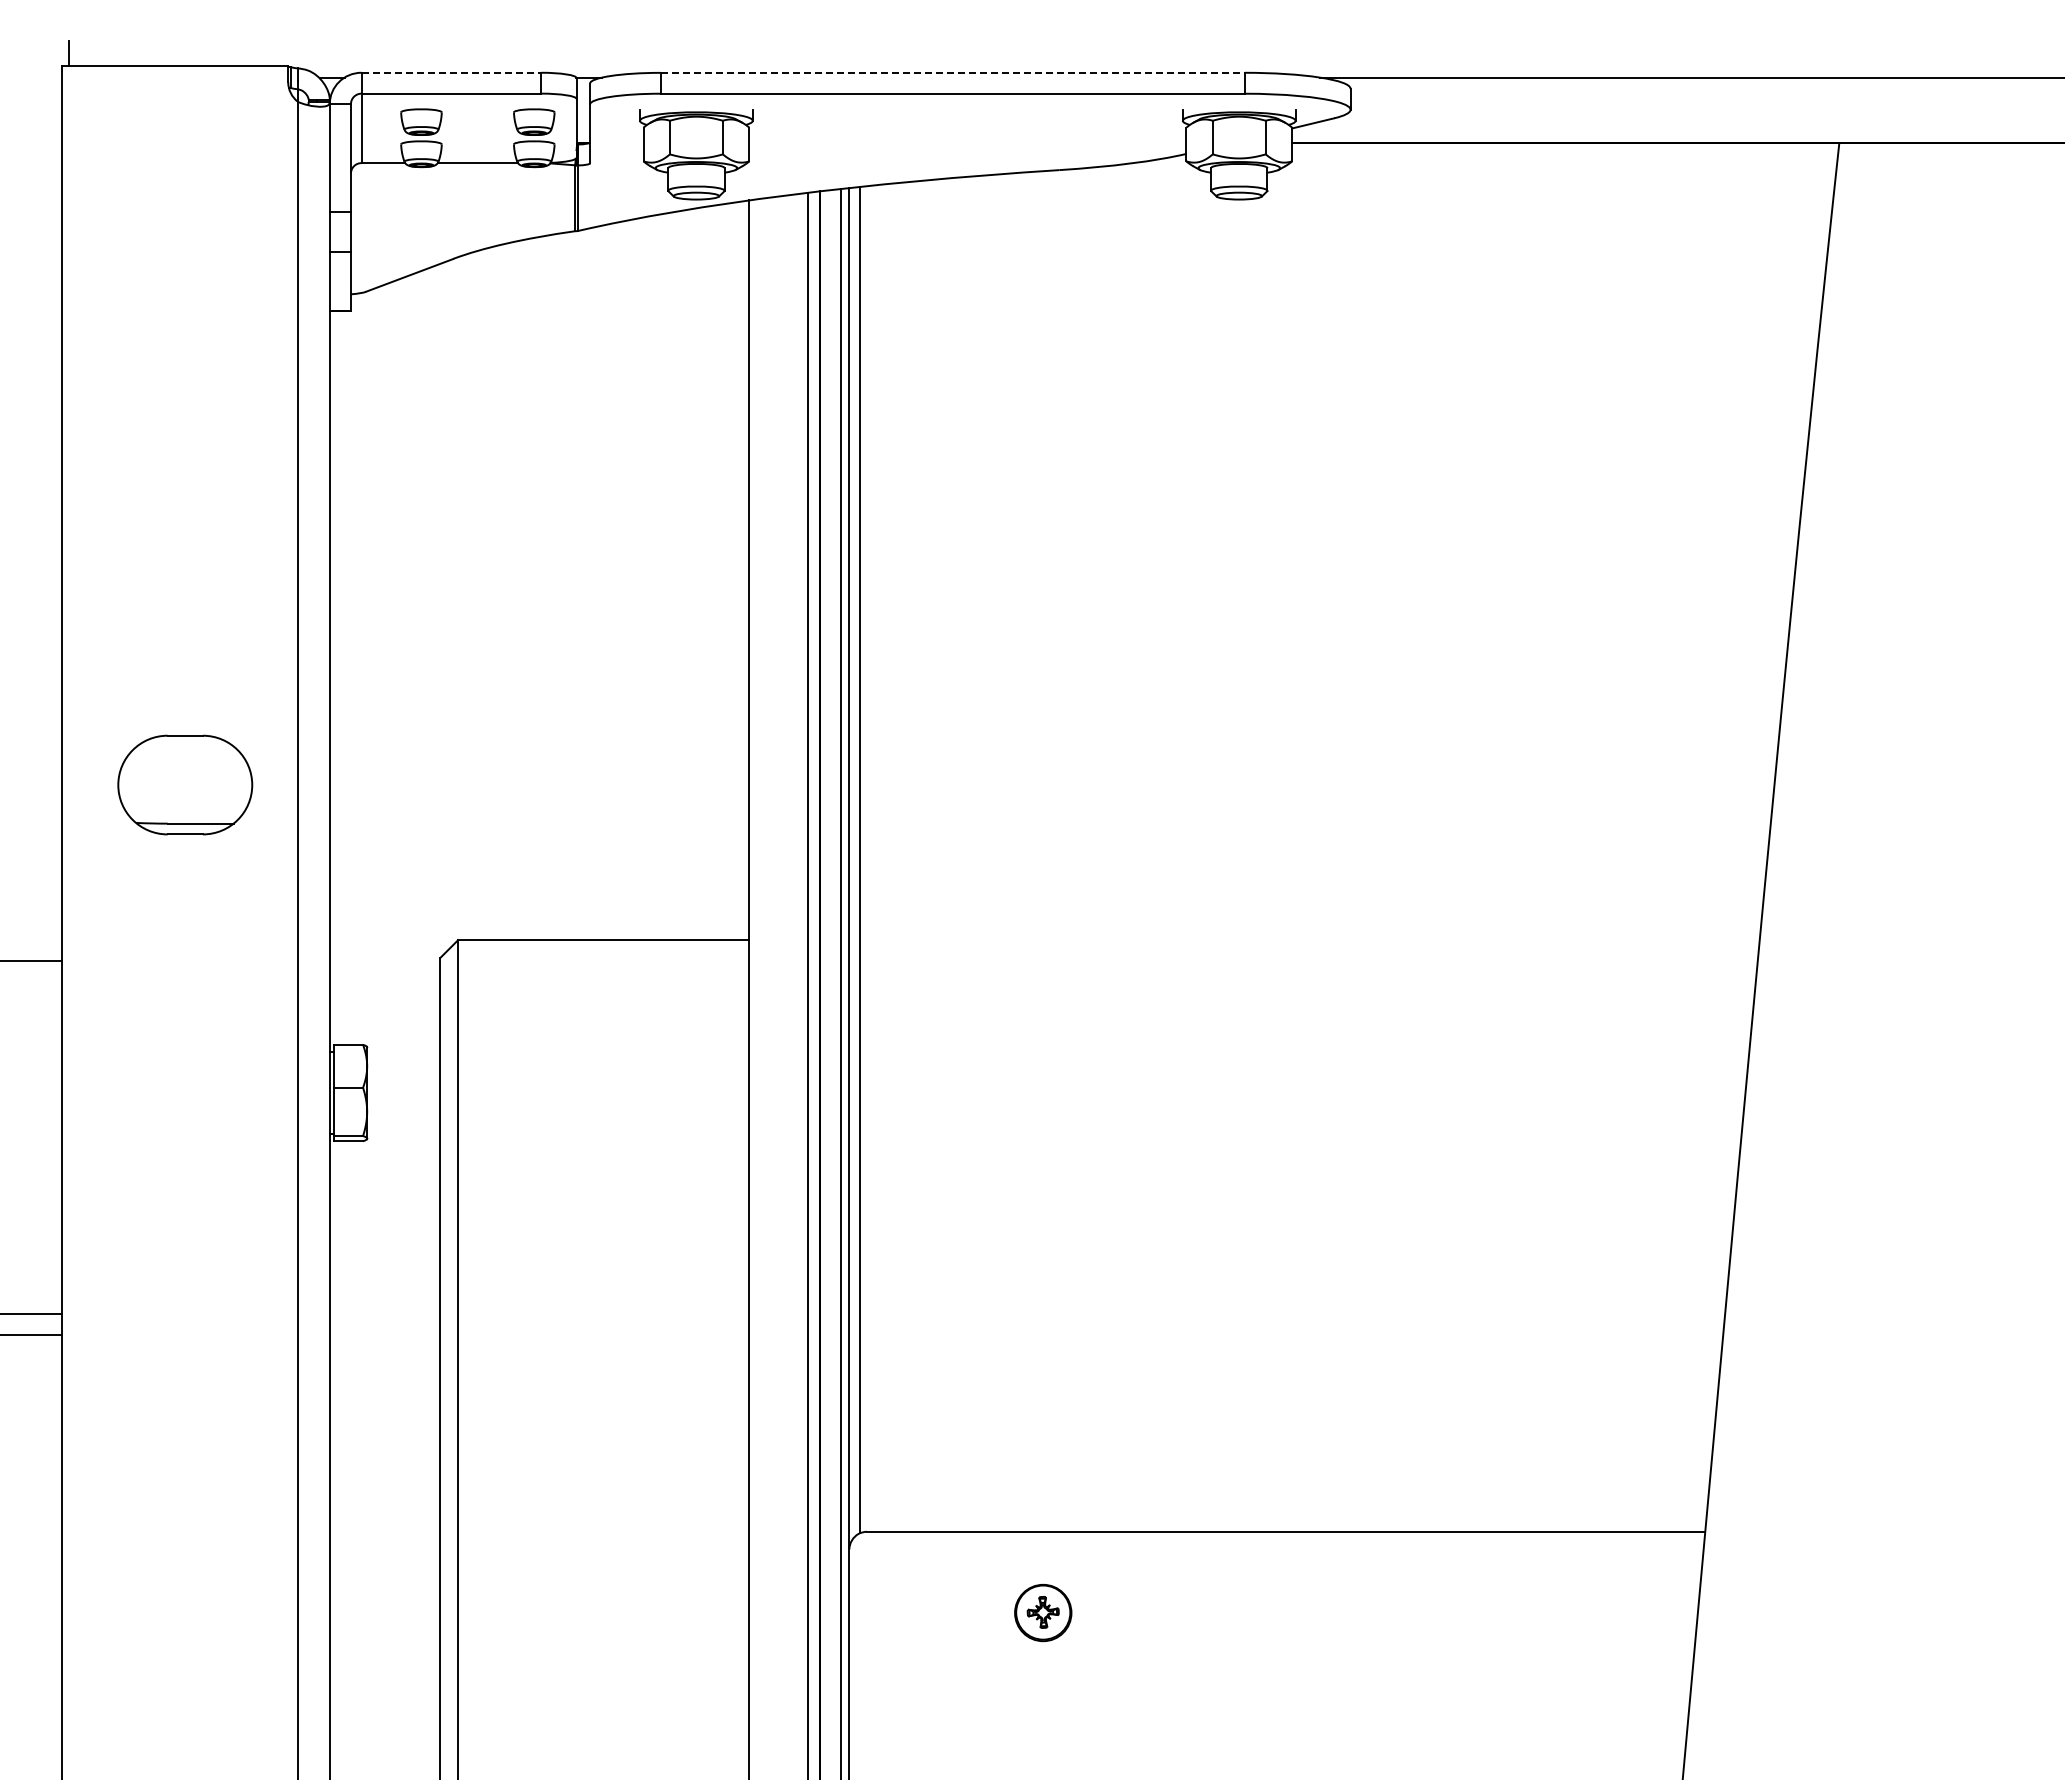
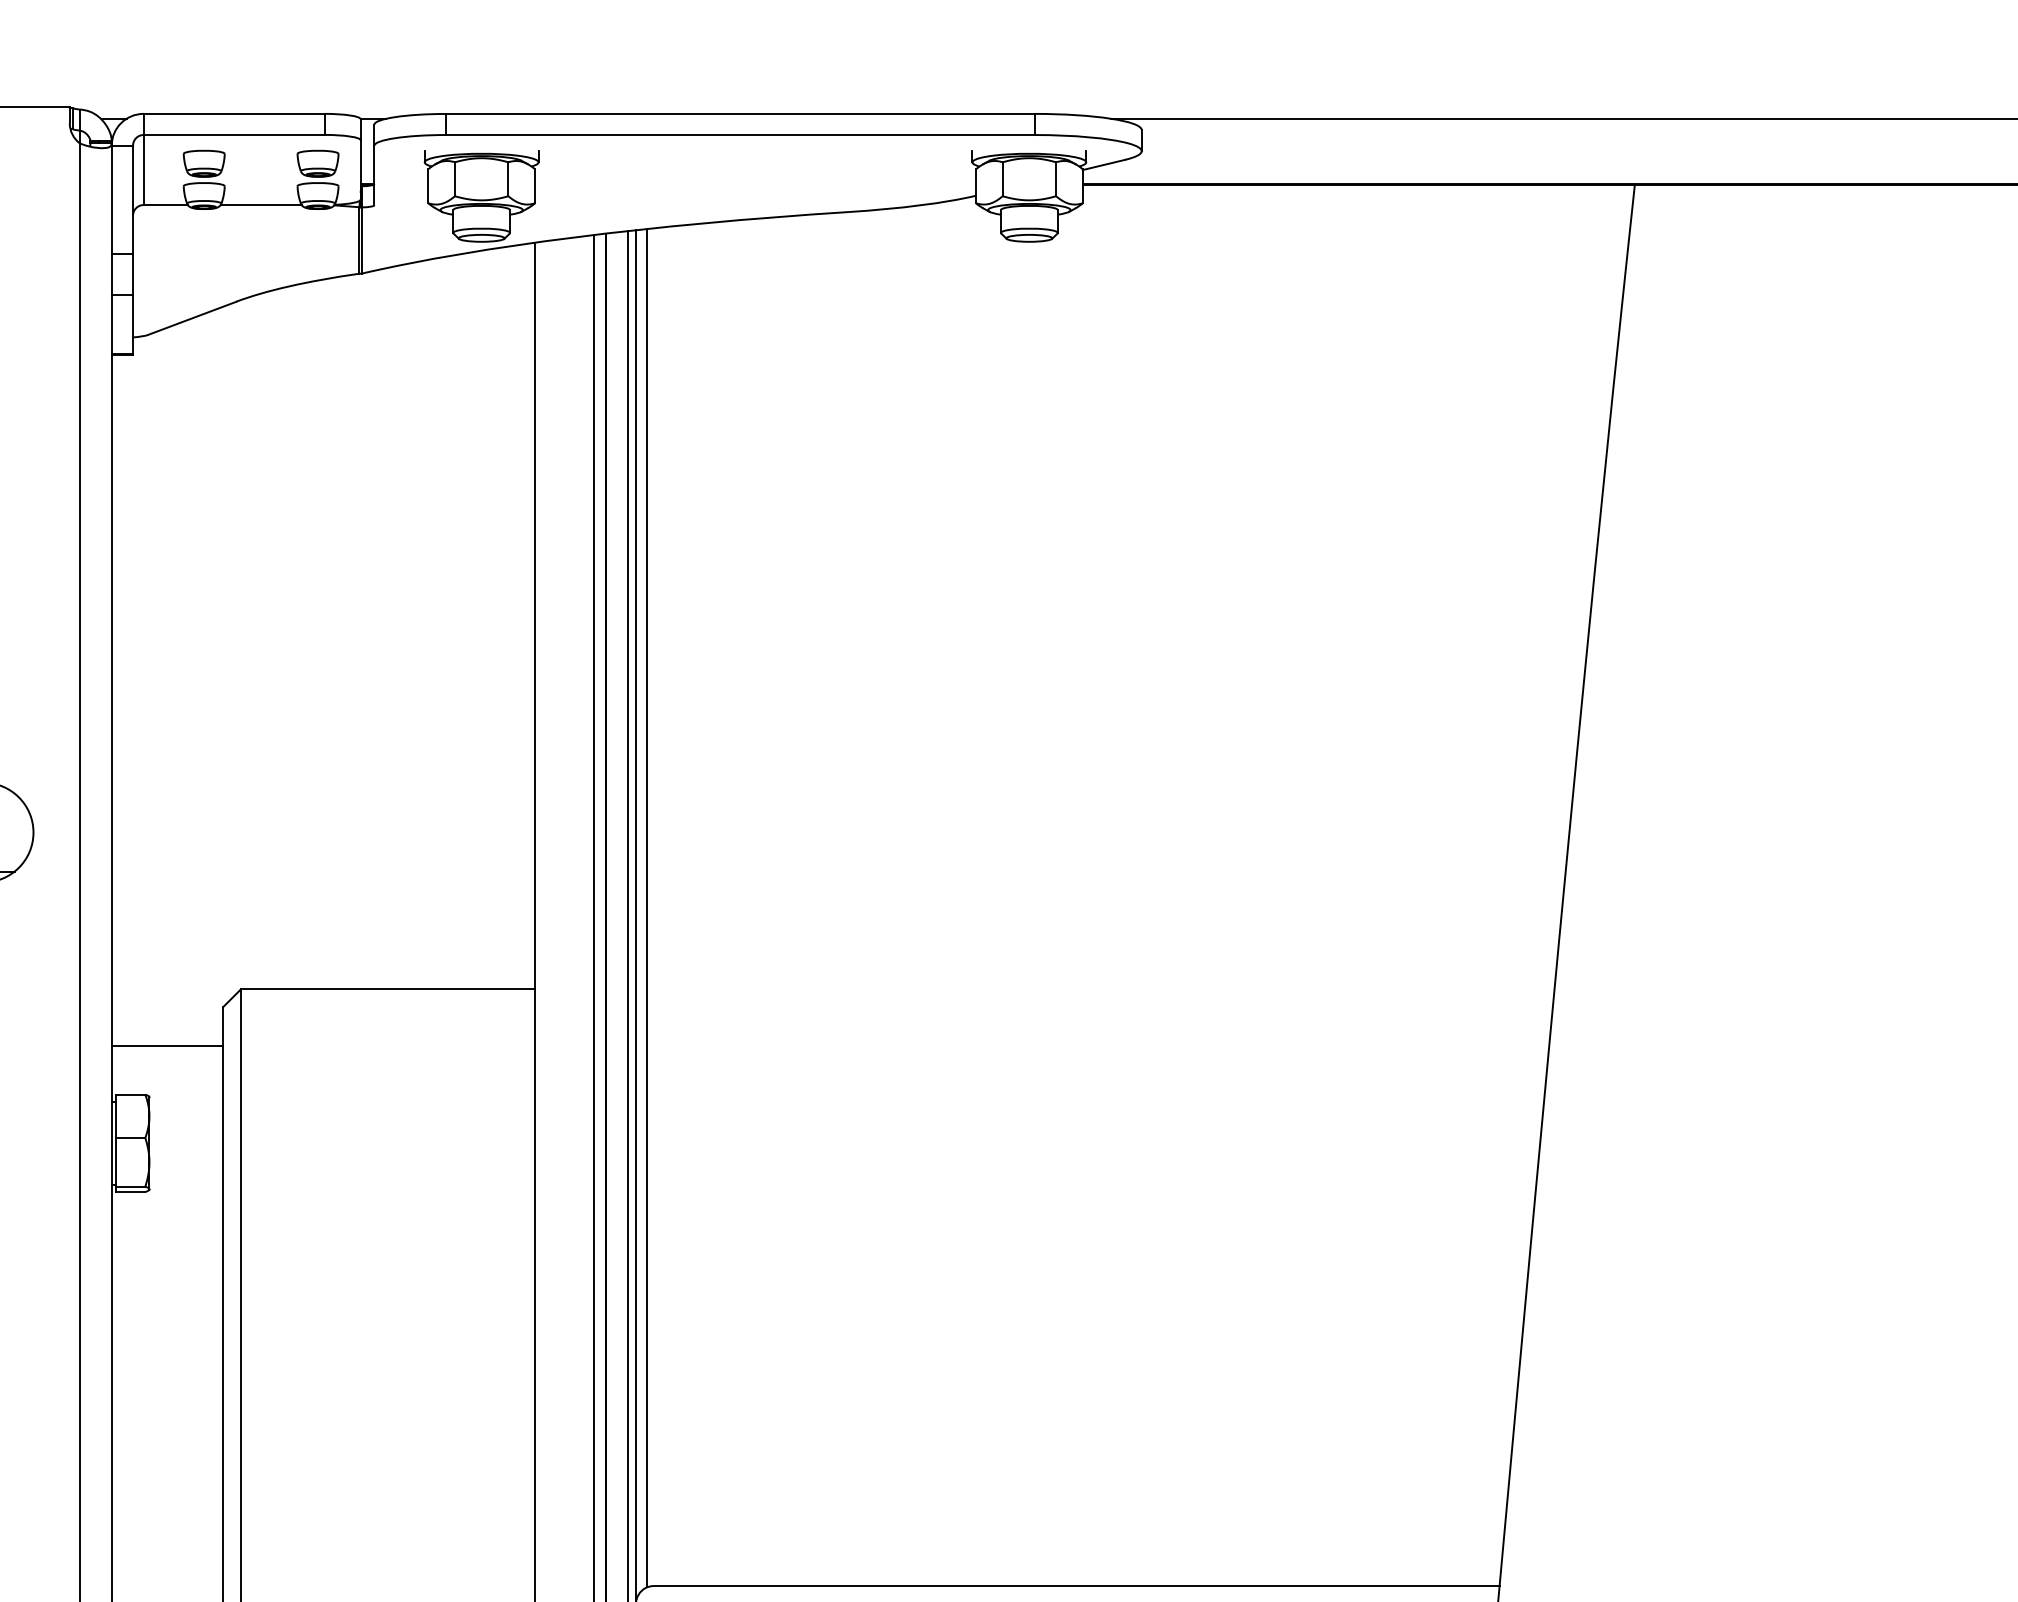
line: (451, 72) -> (234, 113), dashed -> solid
line: (953, 72) -> (741, 113), dashed -> solid
line: (384, 996) -> (166, 1045), added

